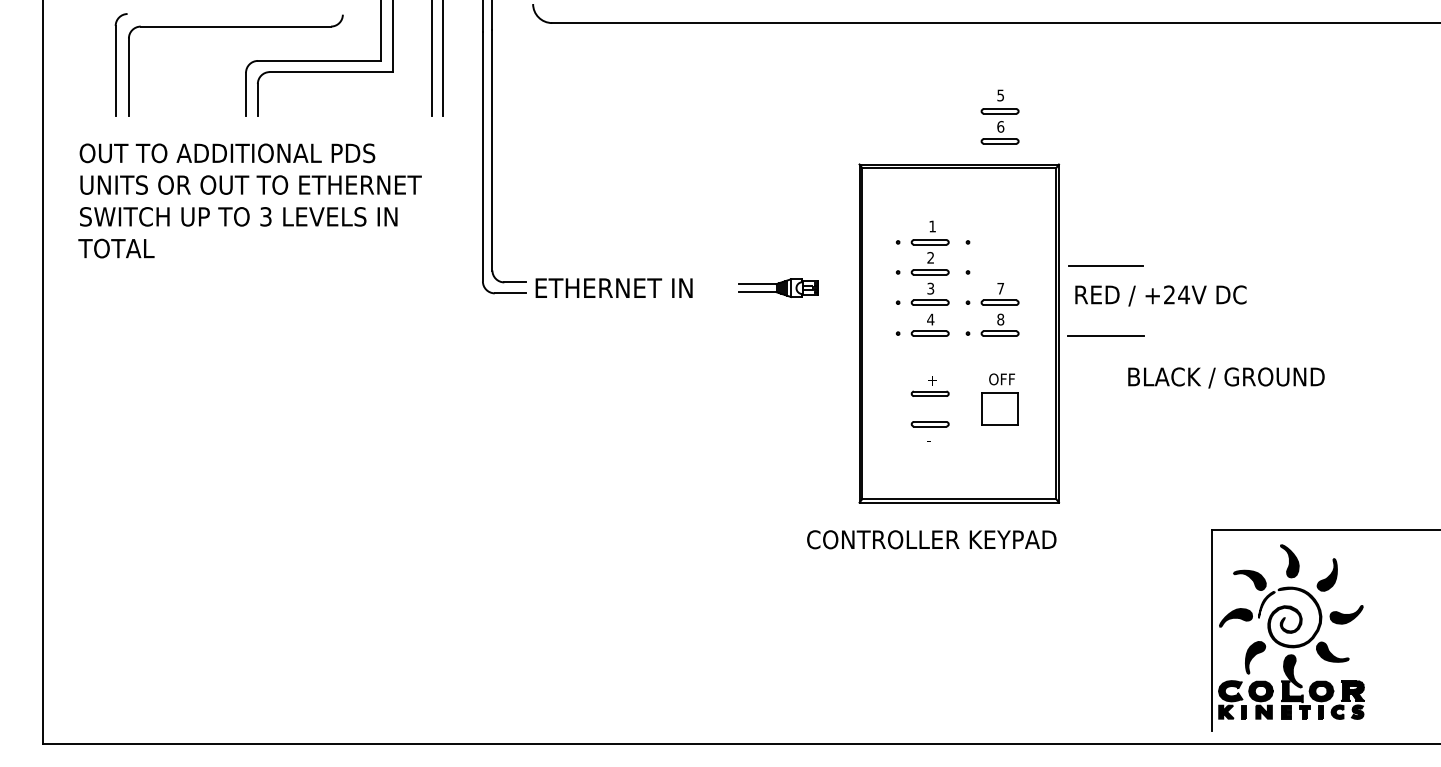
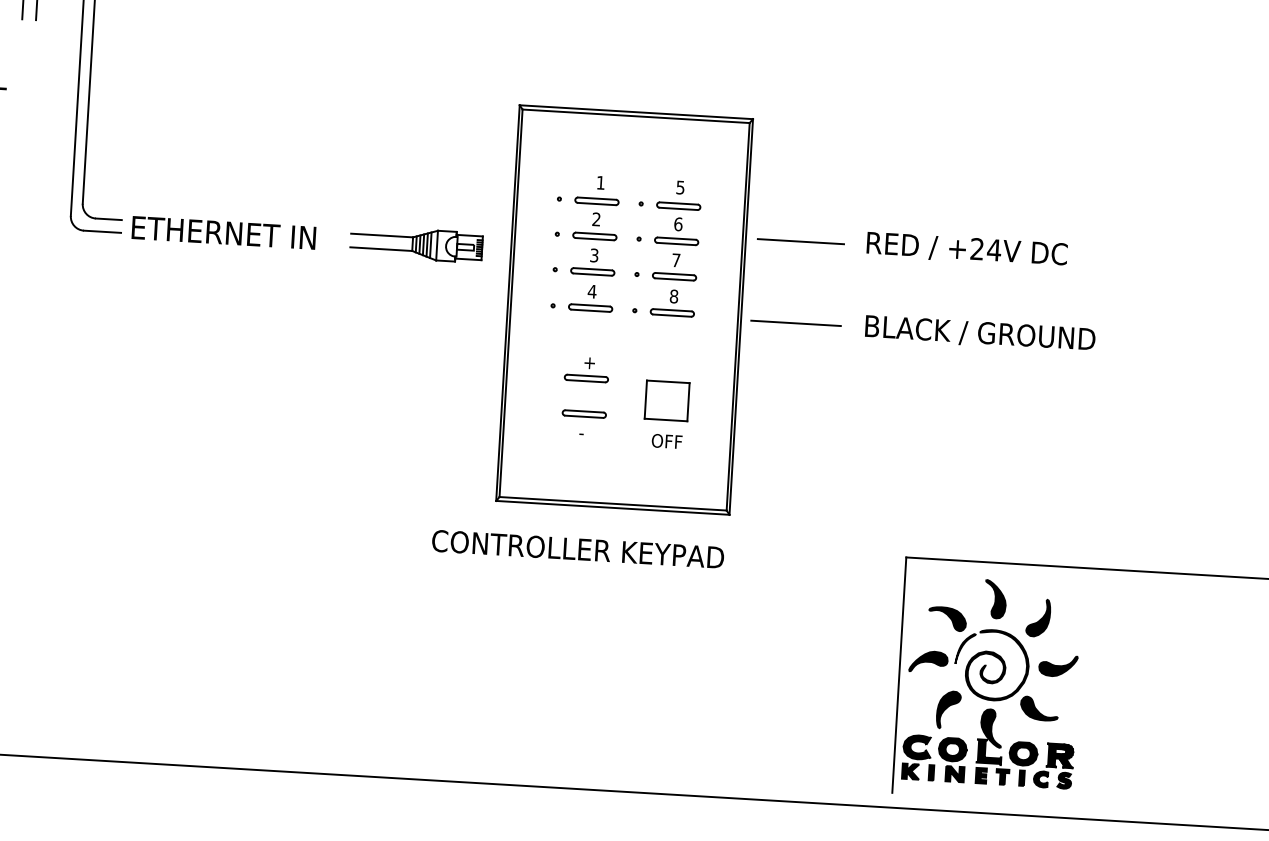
part: (999, 116) -> (677, 212), moved
part: (778, 287) -> (416, 243), size x1.43
text: (1160, 295) -> (966, 249), moved
text: (1226, 377) -> (980, 333), moved
text: (1001, 379) -> (666, 441), moved

